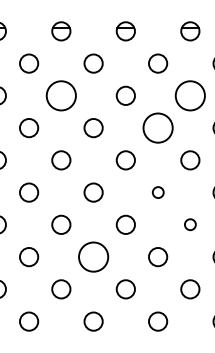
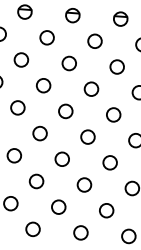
circle: (61, 95) -> (21, 59), size x0.62
circle: (190, 95) -> (117, 66), size x0.62
circle: (158, 127) -> (91, 88), size x0.62
circle: (158, 192) -> (88, 137), size x1.67
circle: (190, 224) -> (110, 162), size x1.67
circle: (93, 256) -> (36, 181), size x0.62

